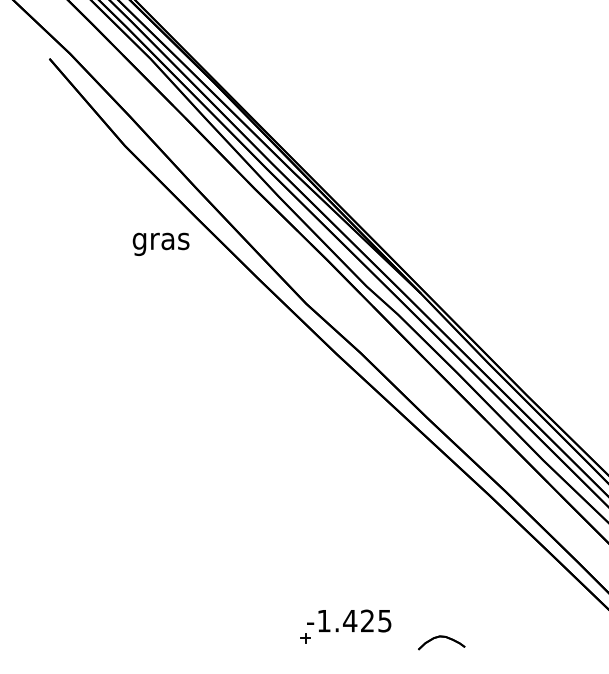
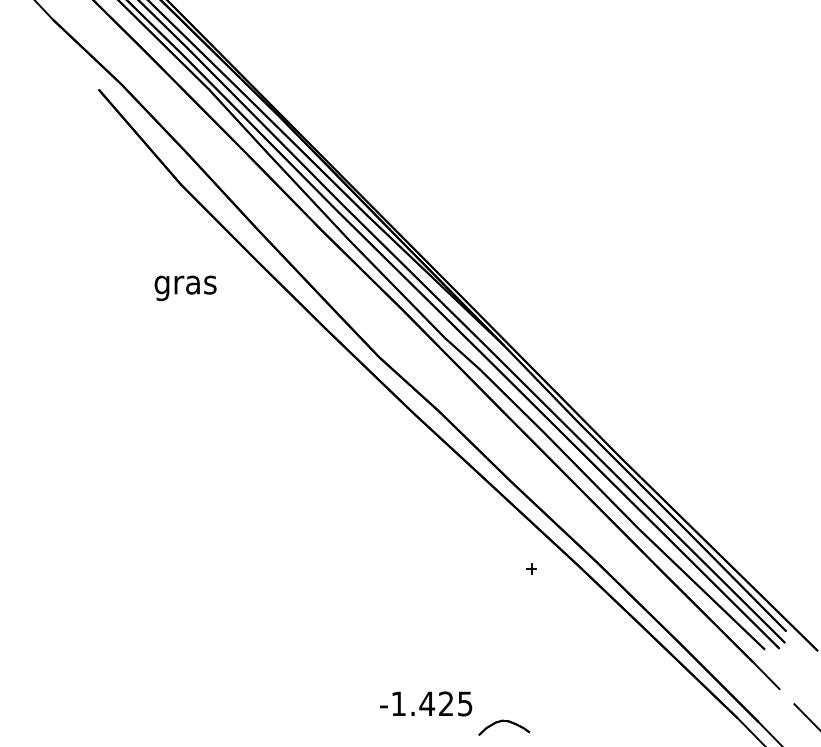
text: (161, 244) -> (185, 288), moved
part: (305, 638) -> (531, 568), moved
part: (441, 642) -> (504, 727), moved

